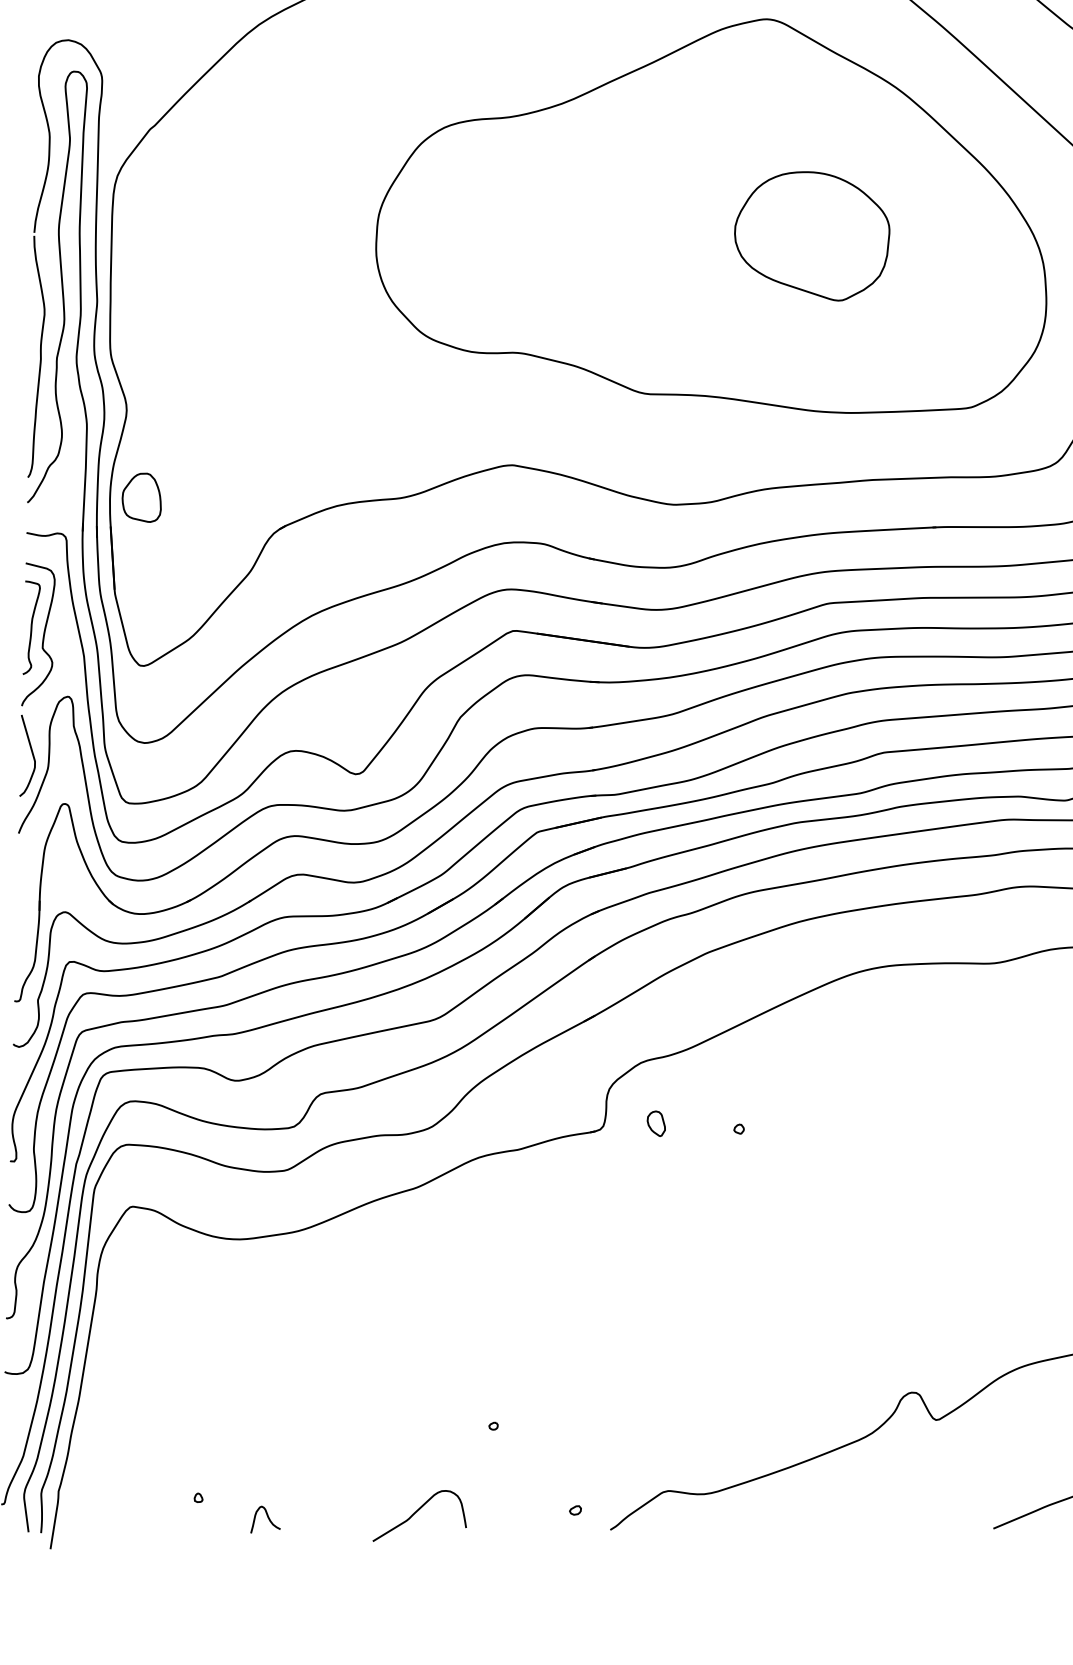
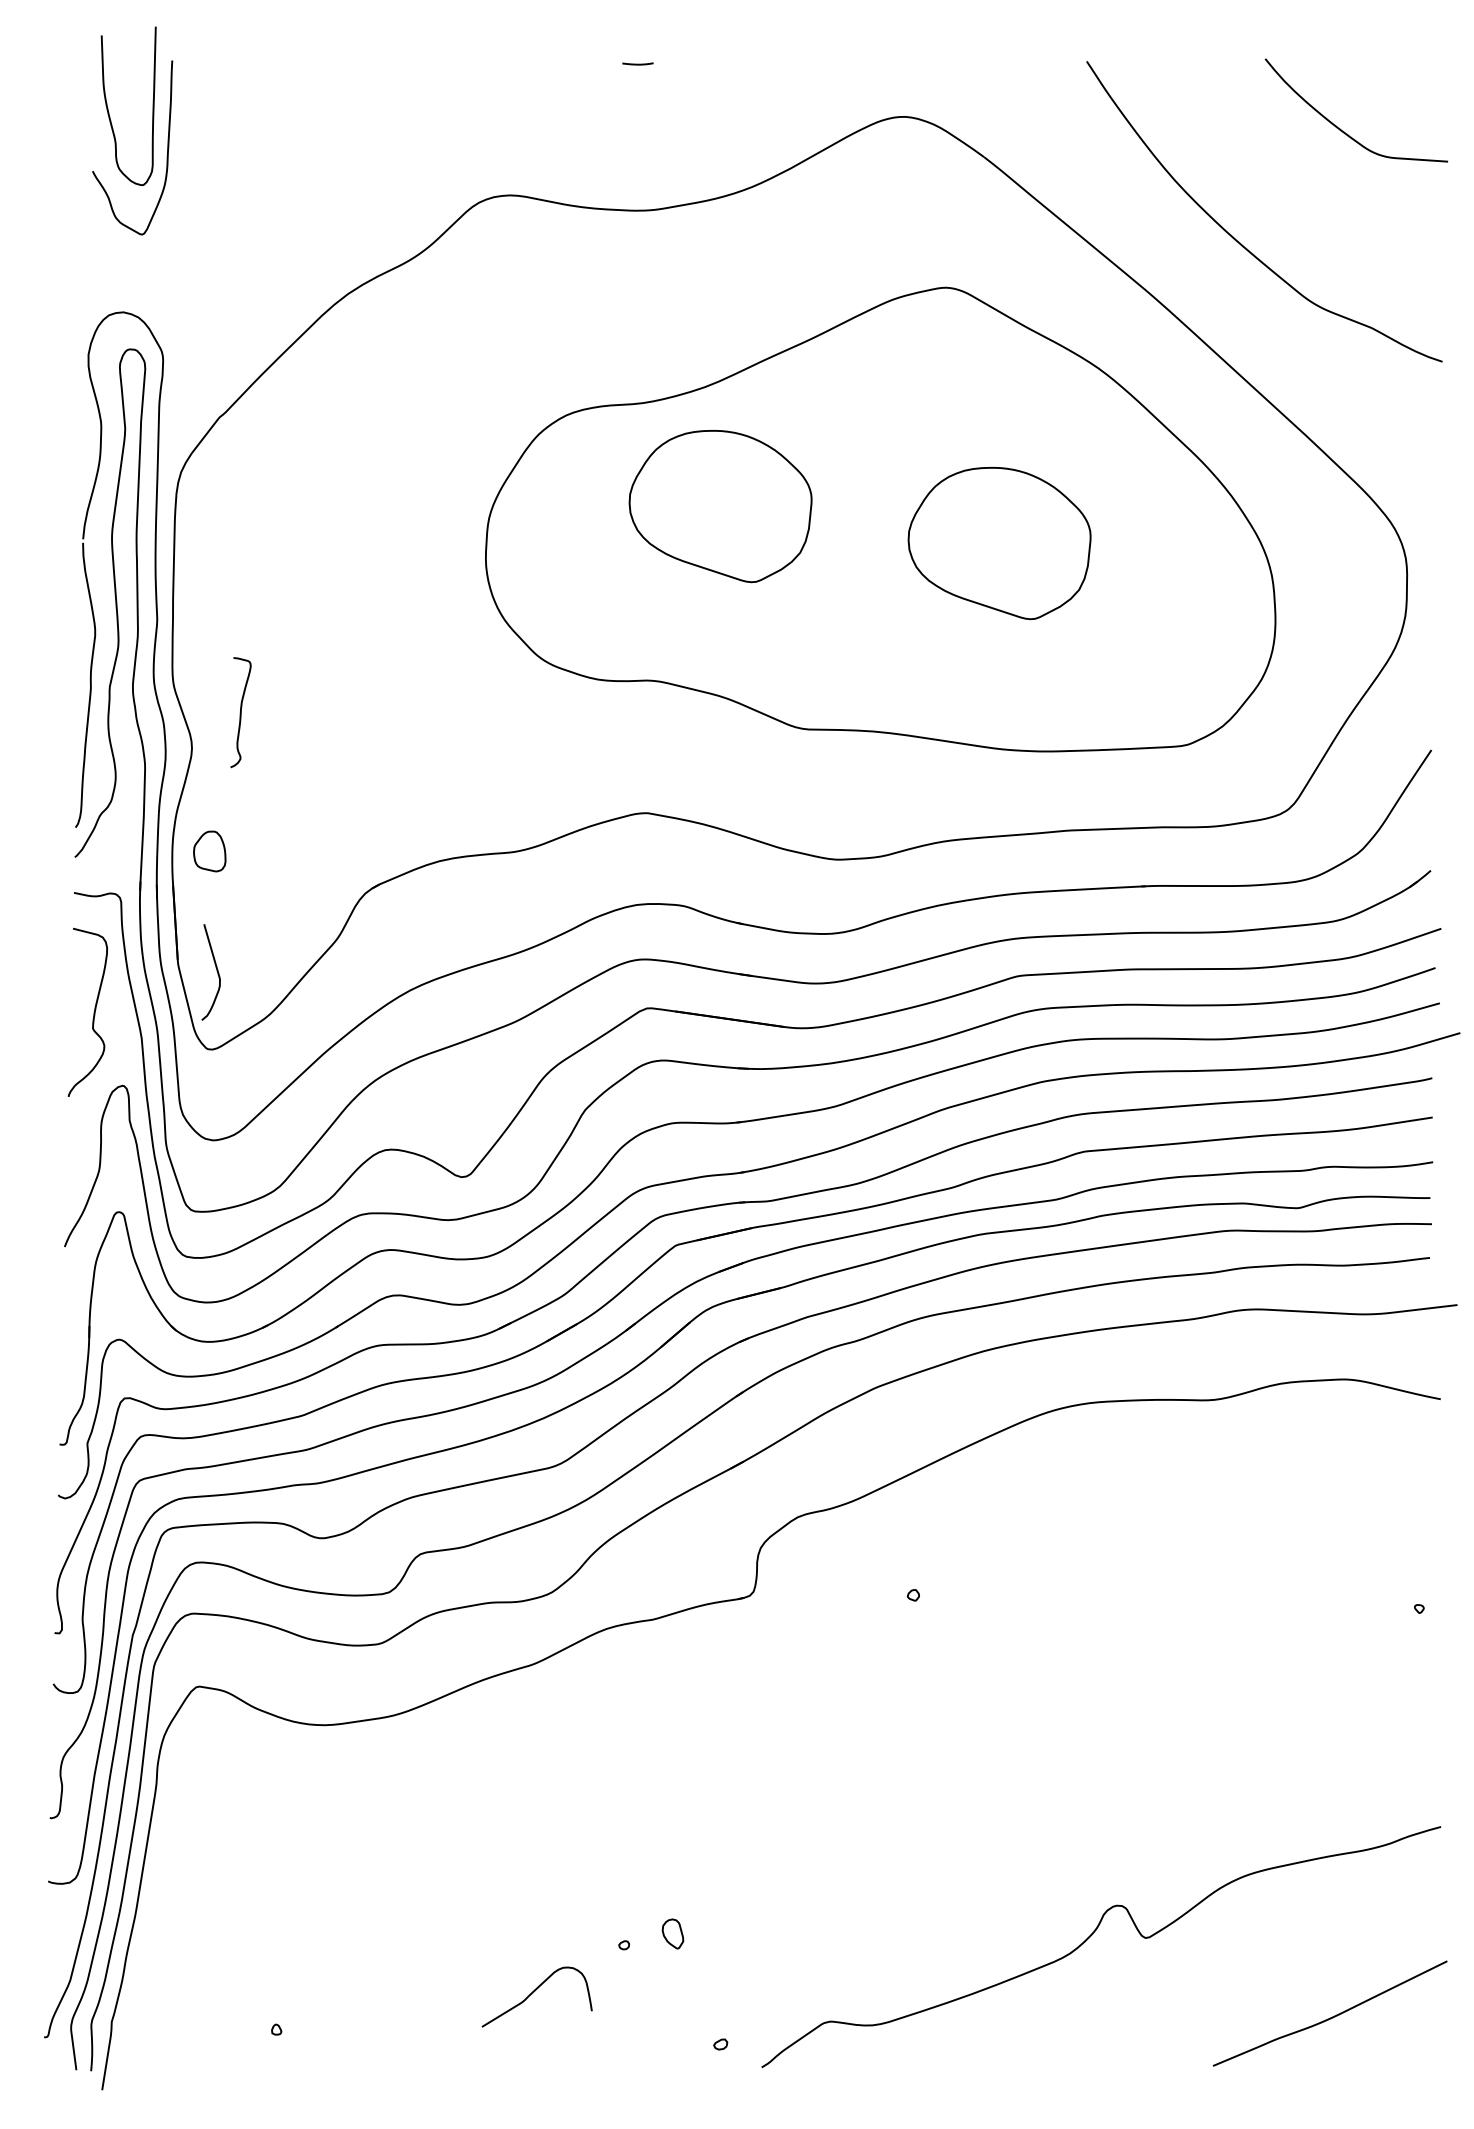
part: (575, 204) -> (720, 506), added
part: (141, 497) -> (209, 851), size x0.7
curve: (31, 627) -> (240, 712), moved
curve: (32, 755) -> (216, 971), moved
part: (655, 1123) -> (672, 1933), moved
curve: (416, 1512) -> (533, 1993), moved
curve: (268, 1518) -> (358, 2054), removed

